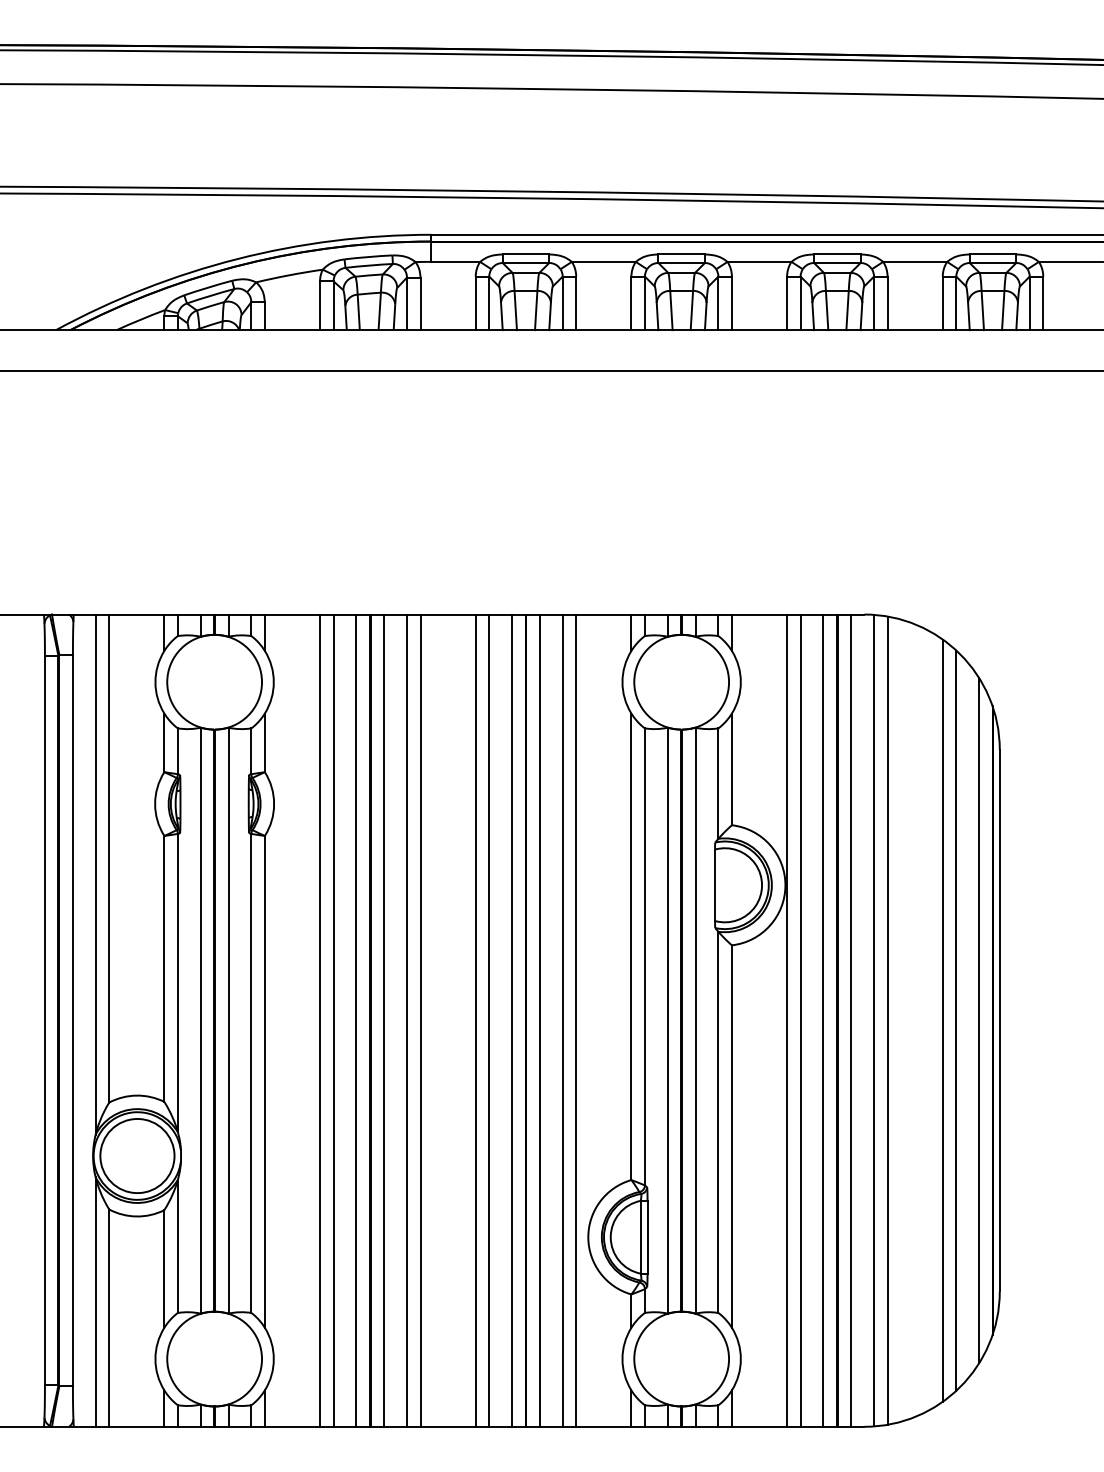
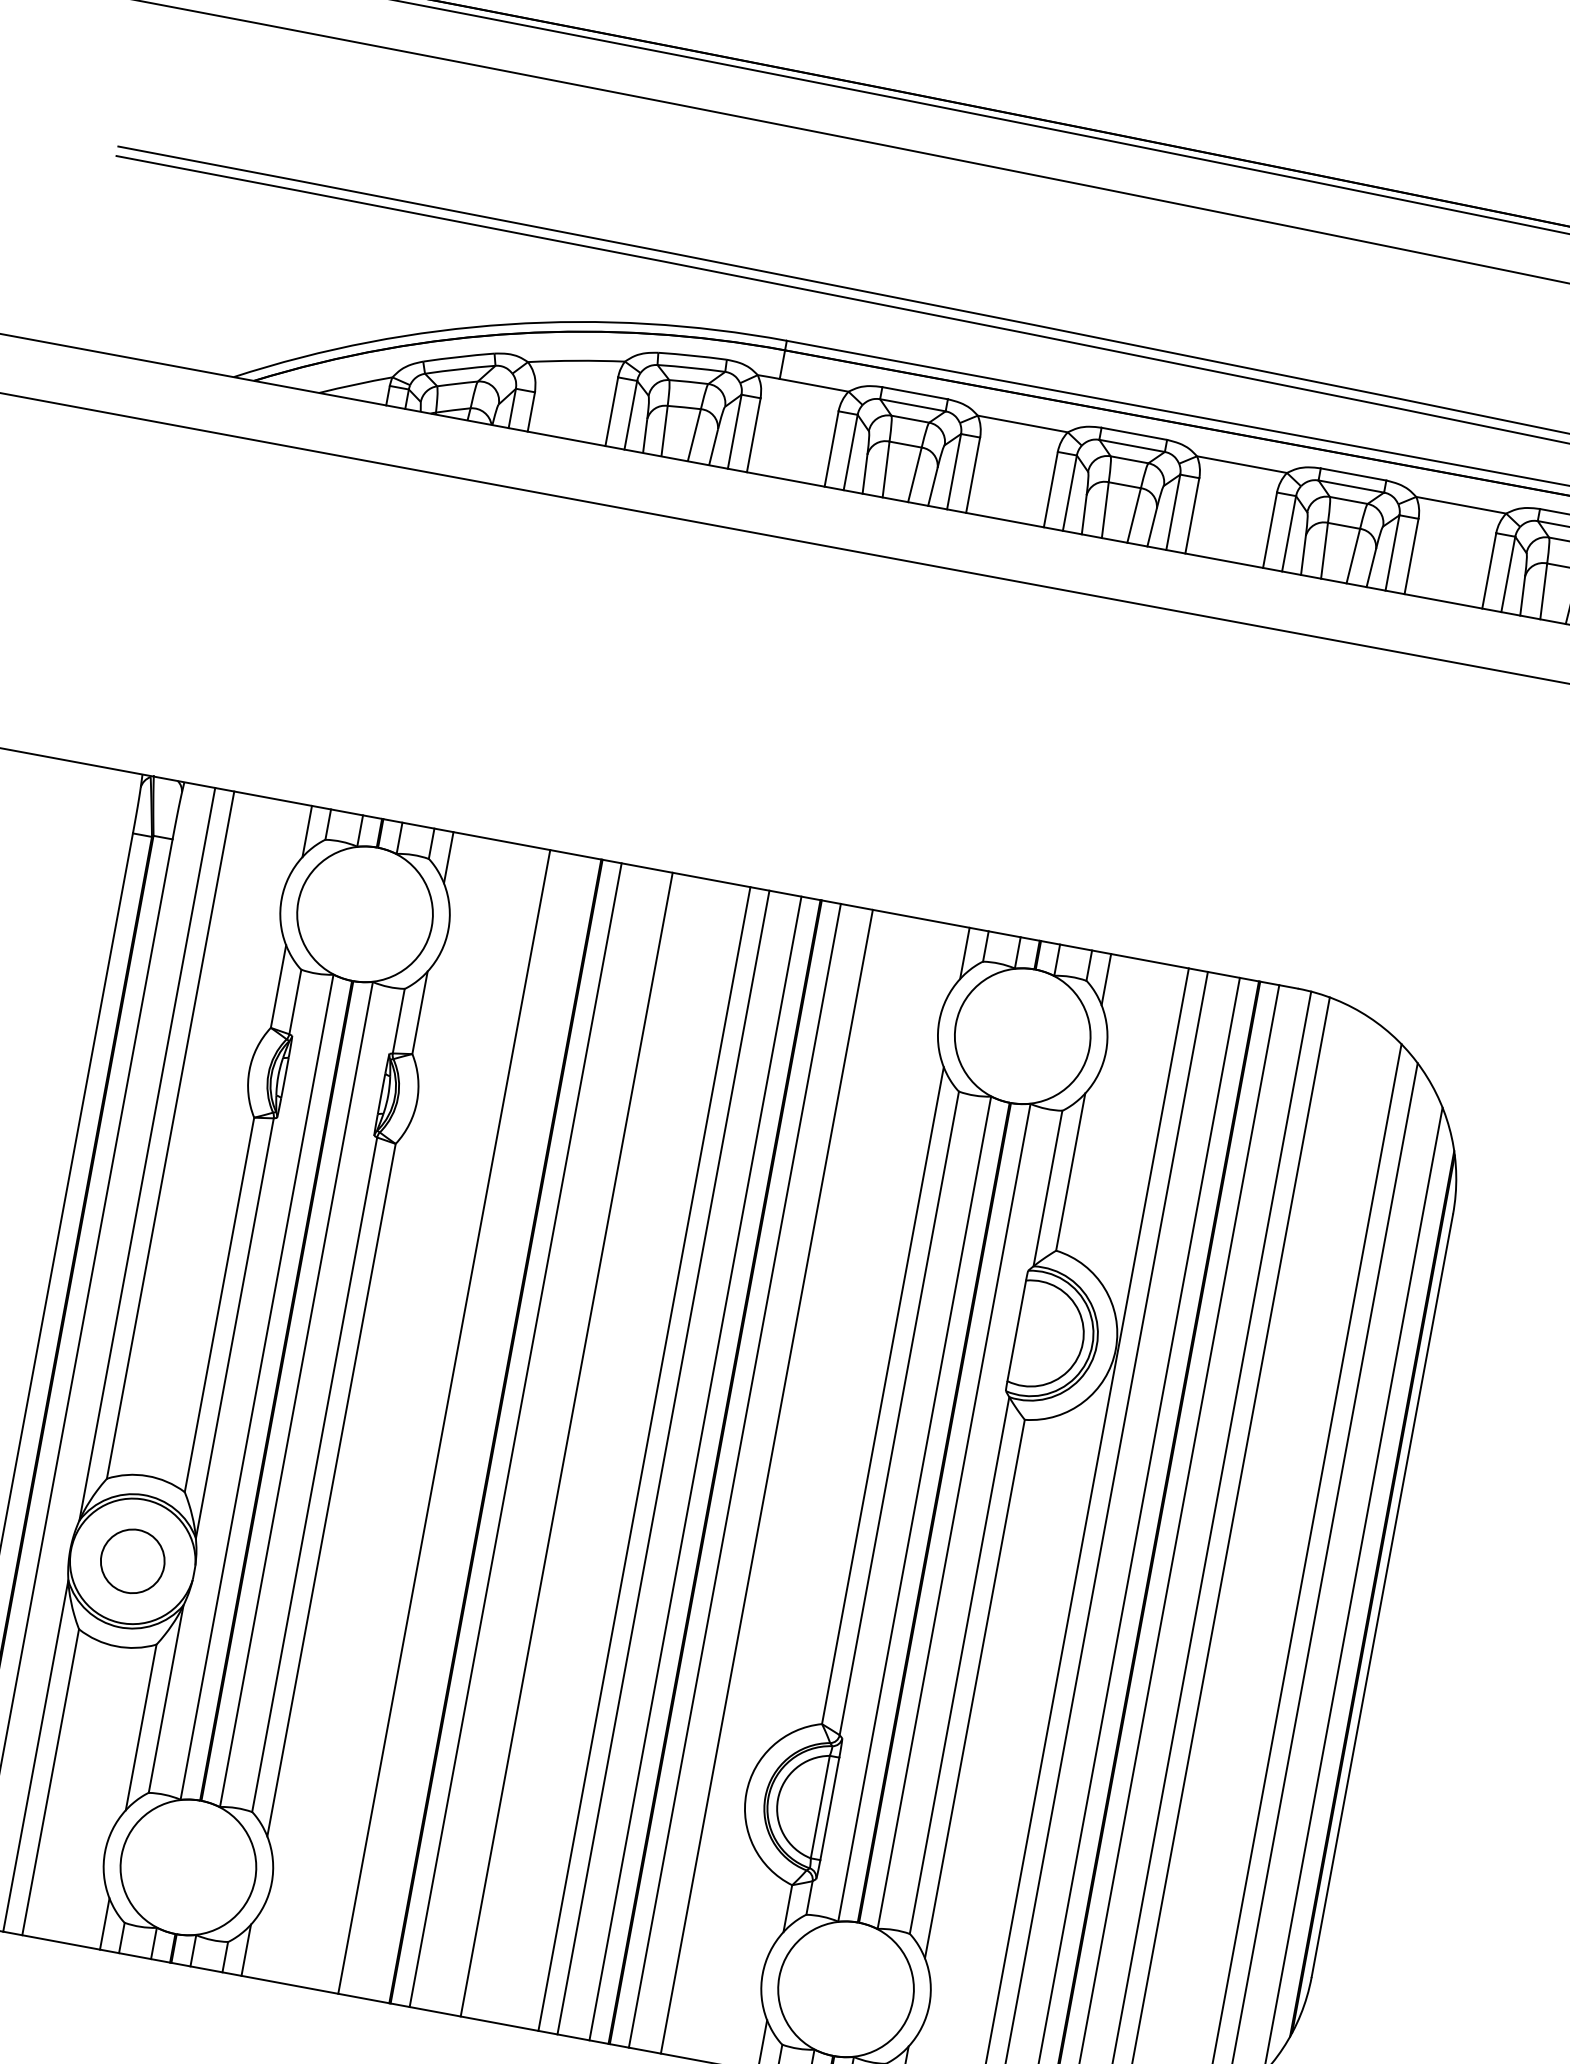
line: (320, 1020) -> (425, 1418), removed
line: (356, 1020) -> (476, 1427), removed
line: (407, 1020) -> (548, 1440), removed
line: (576, 1020) -> (786, 1485), removed
circle: (137, 1155) -> (132, 1560), size x0.6

